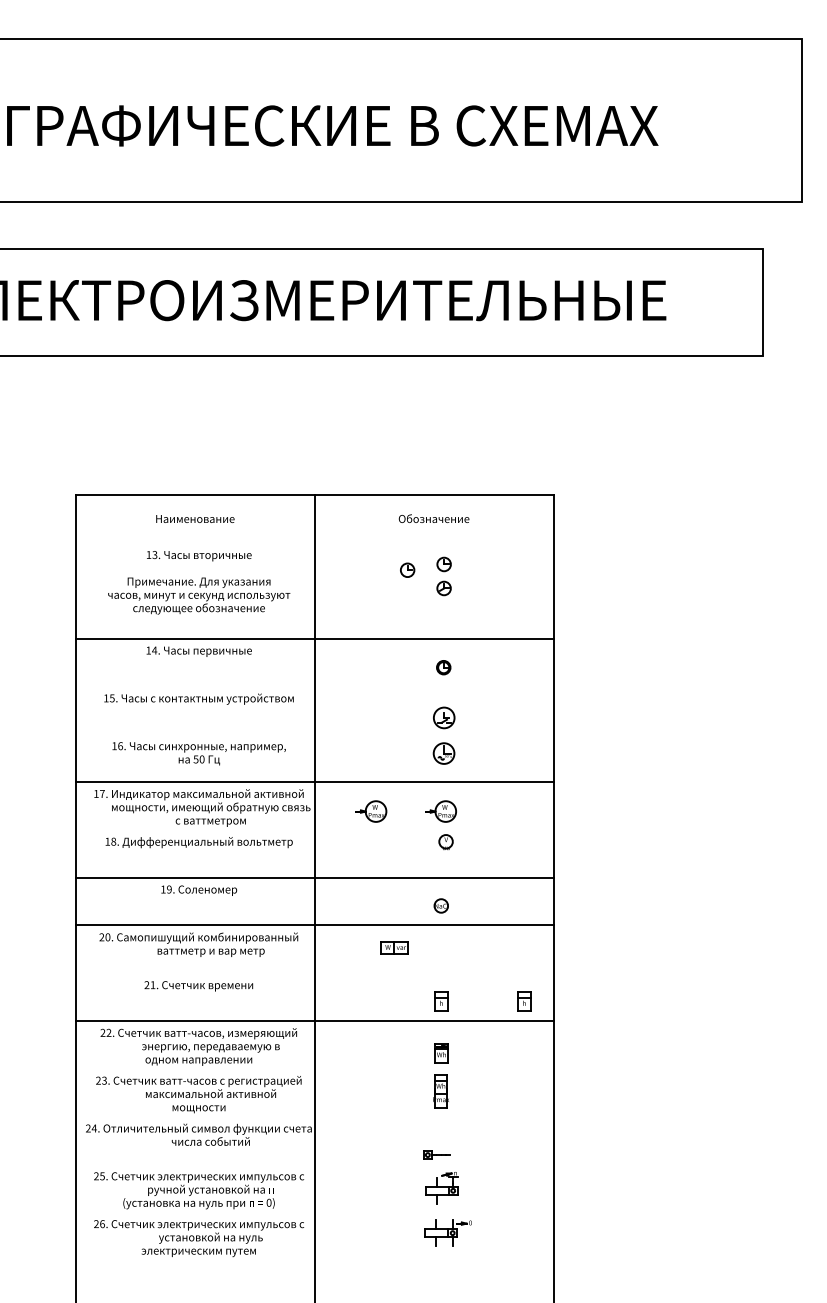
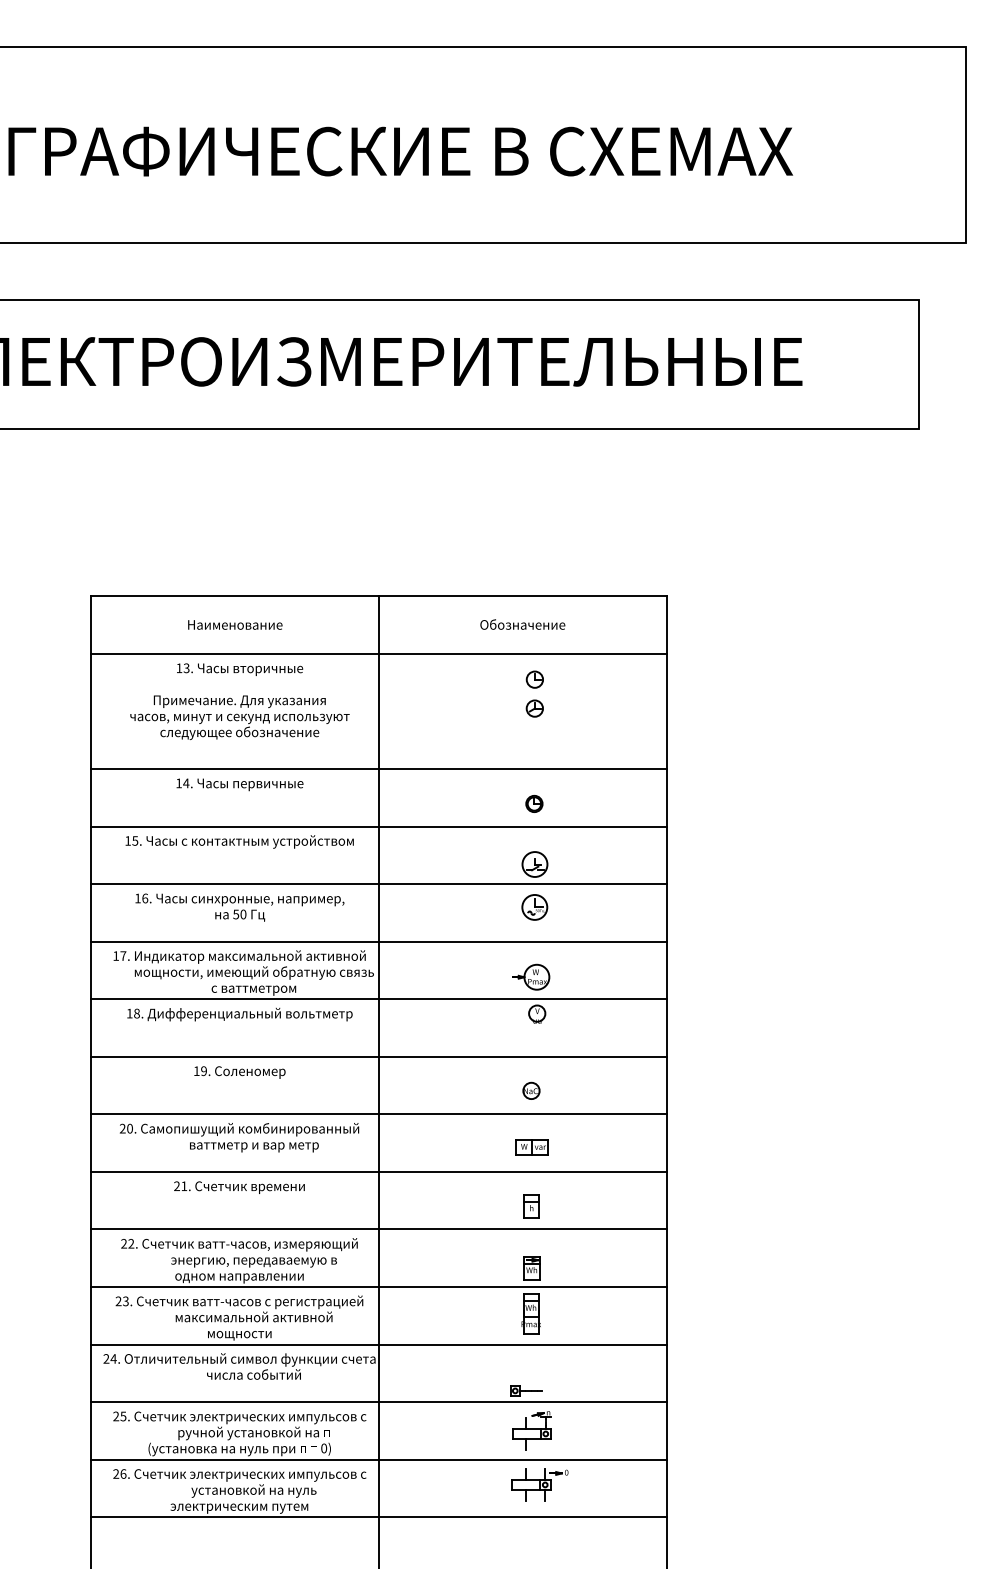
line: (314, 542) -> (378, 653), added
part: (407, 570) -> (490, 686), removed
line: (314, 686) -> (378, 826), added
line: (314, 734) -> (378, 884), added
part: (371, 810) -> (447, 976), removed
line: (314, 830) -> (378, 999), added
part: (393, 947) -> (531, 1147), moved
line: (314, 972) -> (378, 1171), added
part: (524, 1001) -> (631, 1206), removed
line: (314, 1069) -> (378, 1287), added
line: (314, 1116) -> (378, 1344), added
line: (314, 1164) -> (378, 1402), added
line: (314, 1212) -> (378, 1459), added
line: (314, 1260) -> (378, 1517), added

